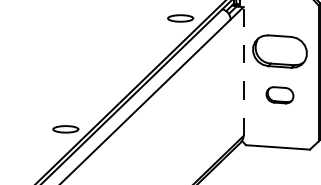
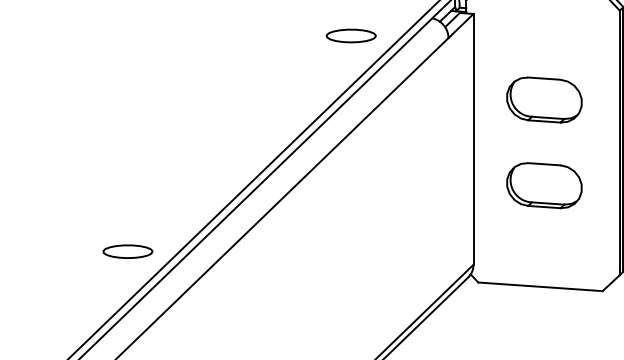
part: (279, 50) -> (543, 98), size x0.71
line: (243, 71) -> (473, 139), dashed -> solid
part: (279, 94) -> (543, 183), size x1.43

